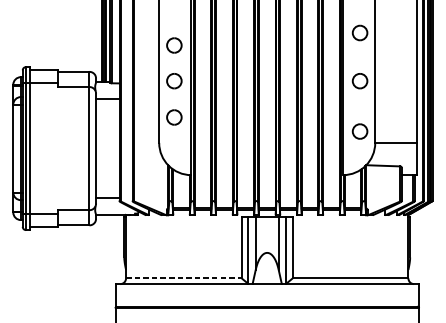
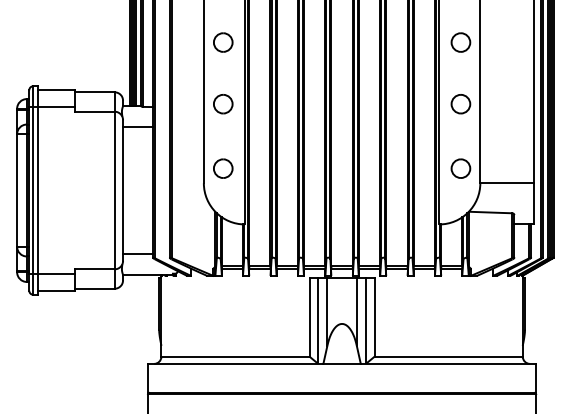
part: (174, 45) -> (223, 42), moved
part: (174, 117) -> (223, 168), moved
line: (183, 278) -> (235, 356), dashed -> solid

